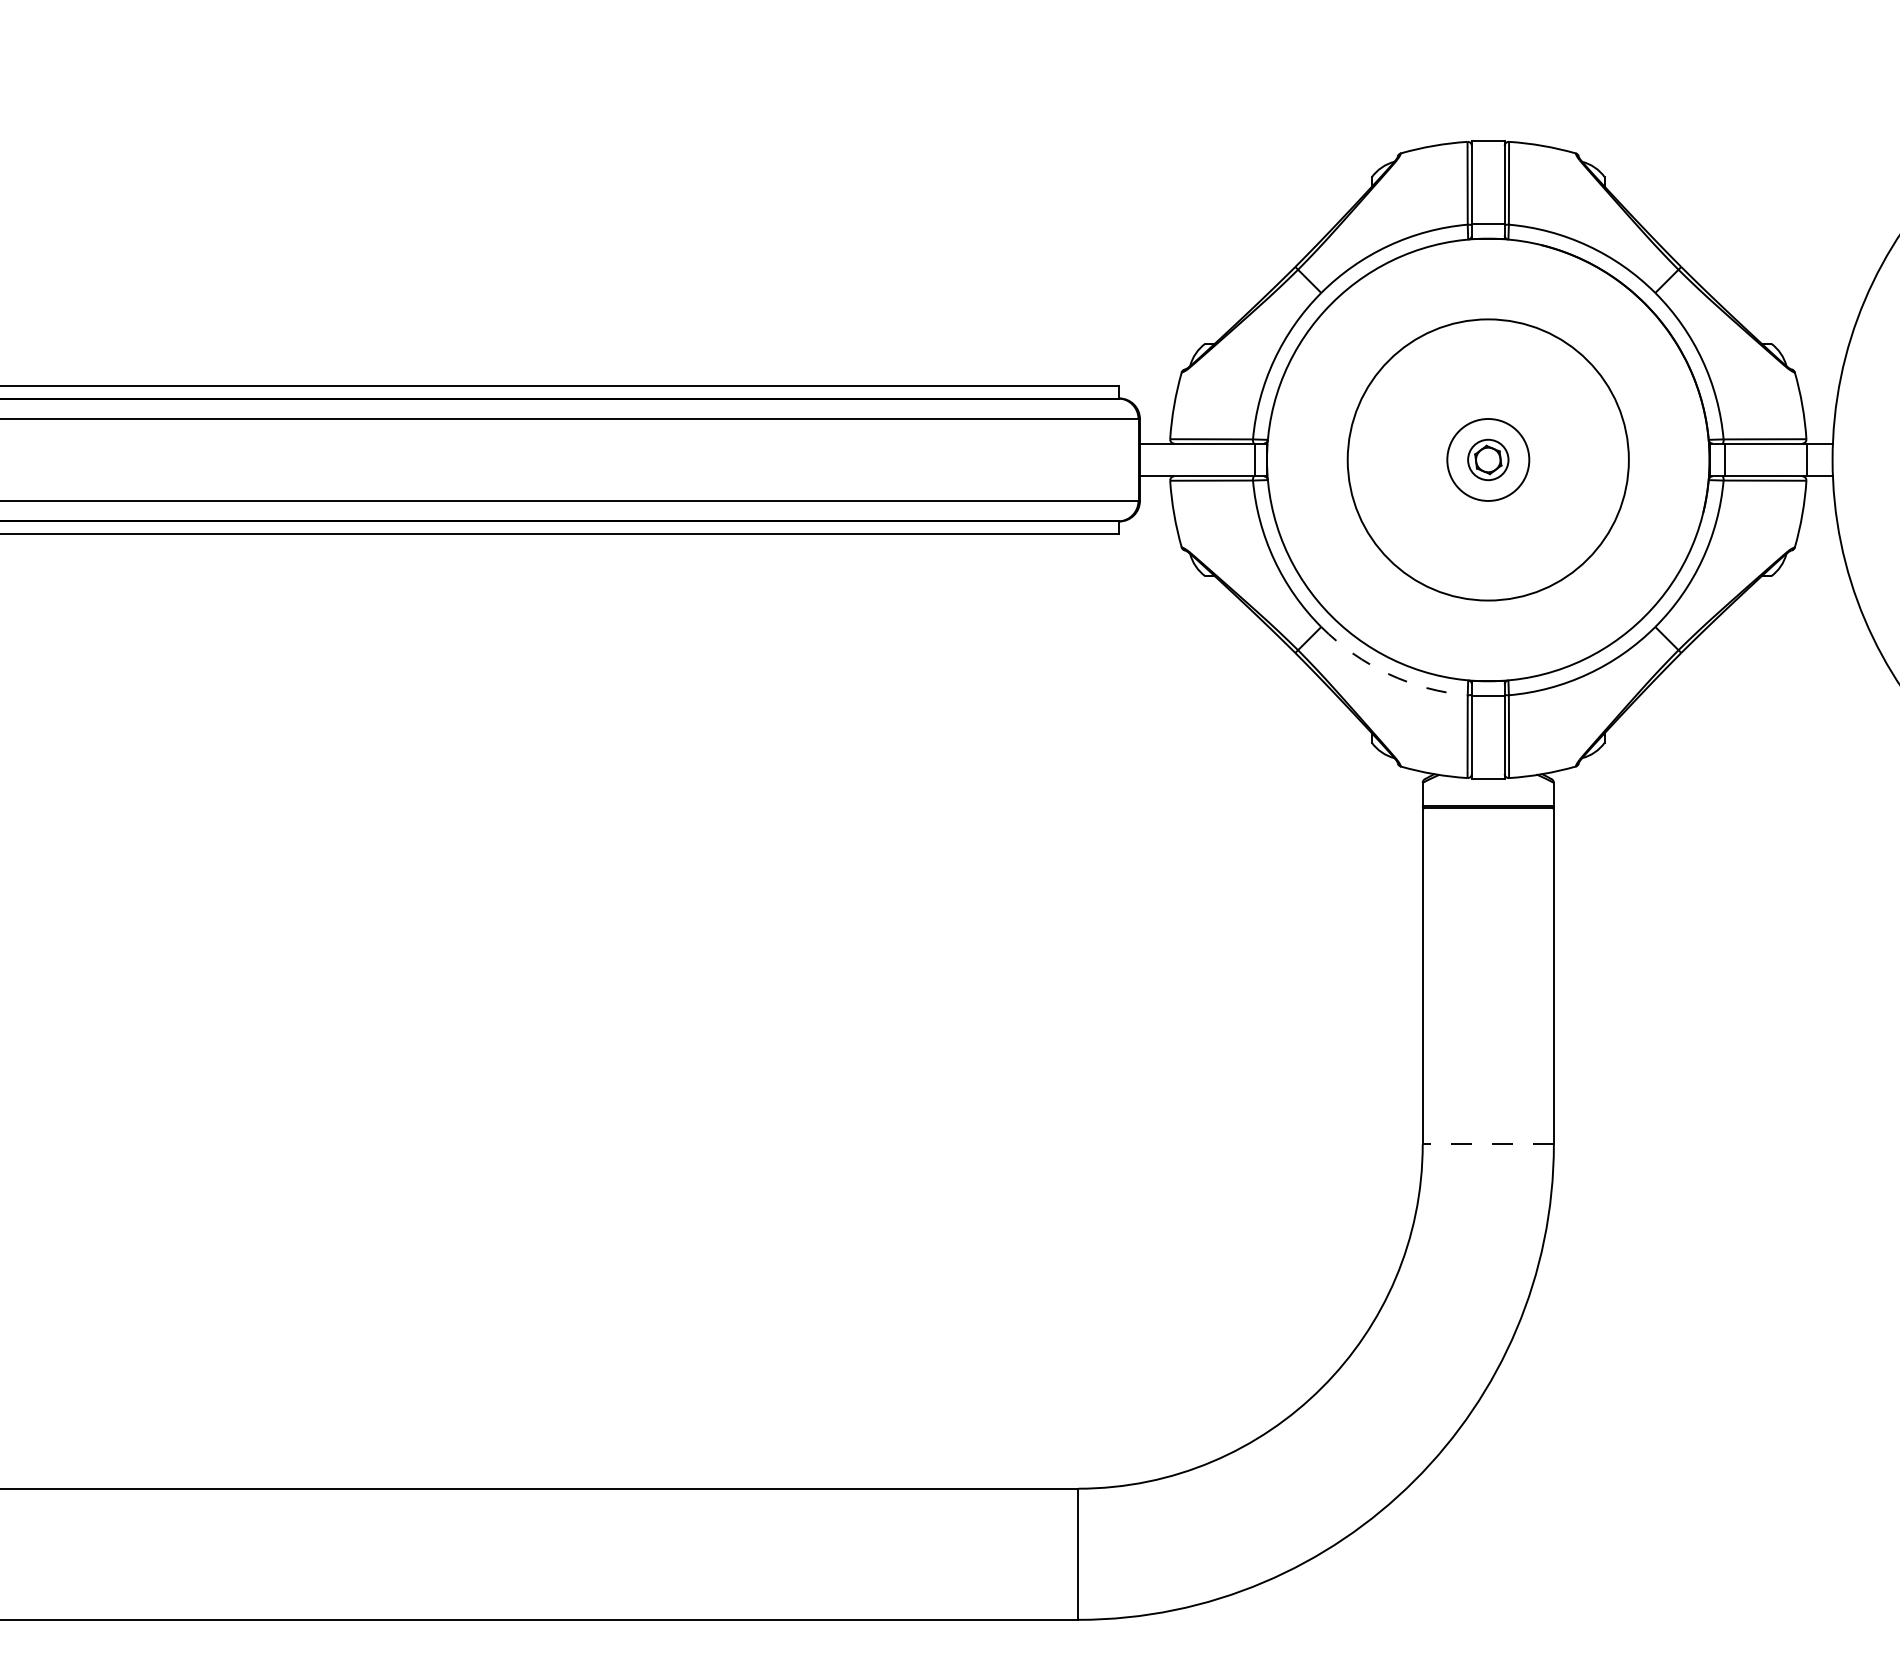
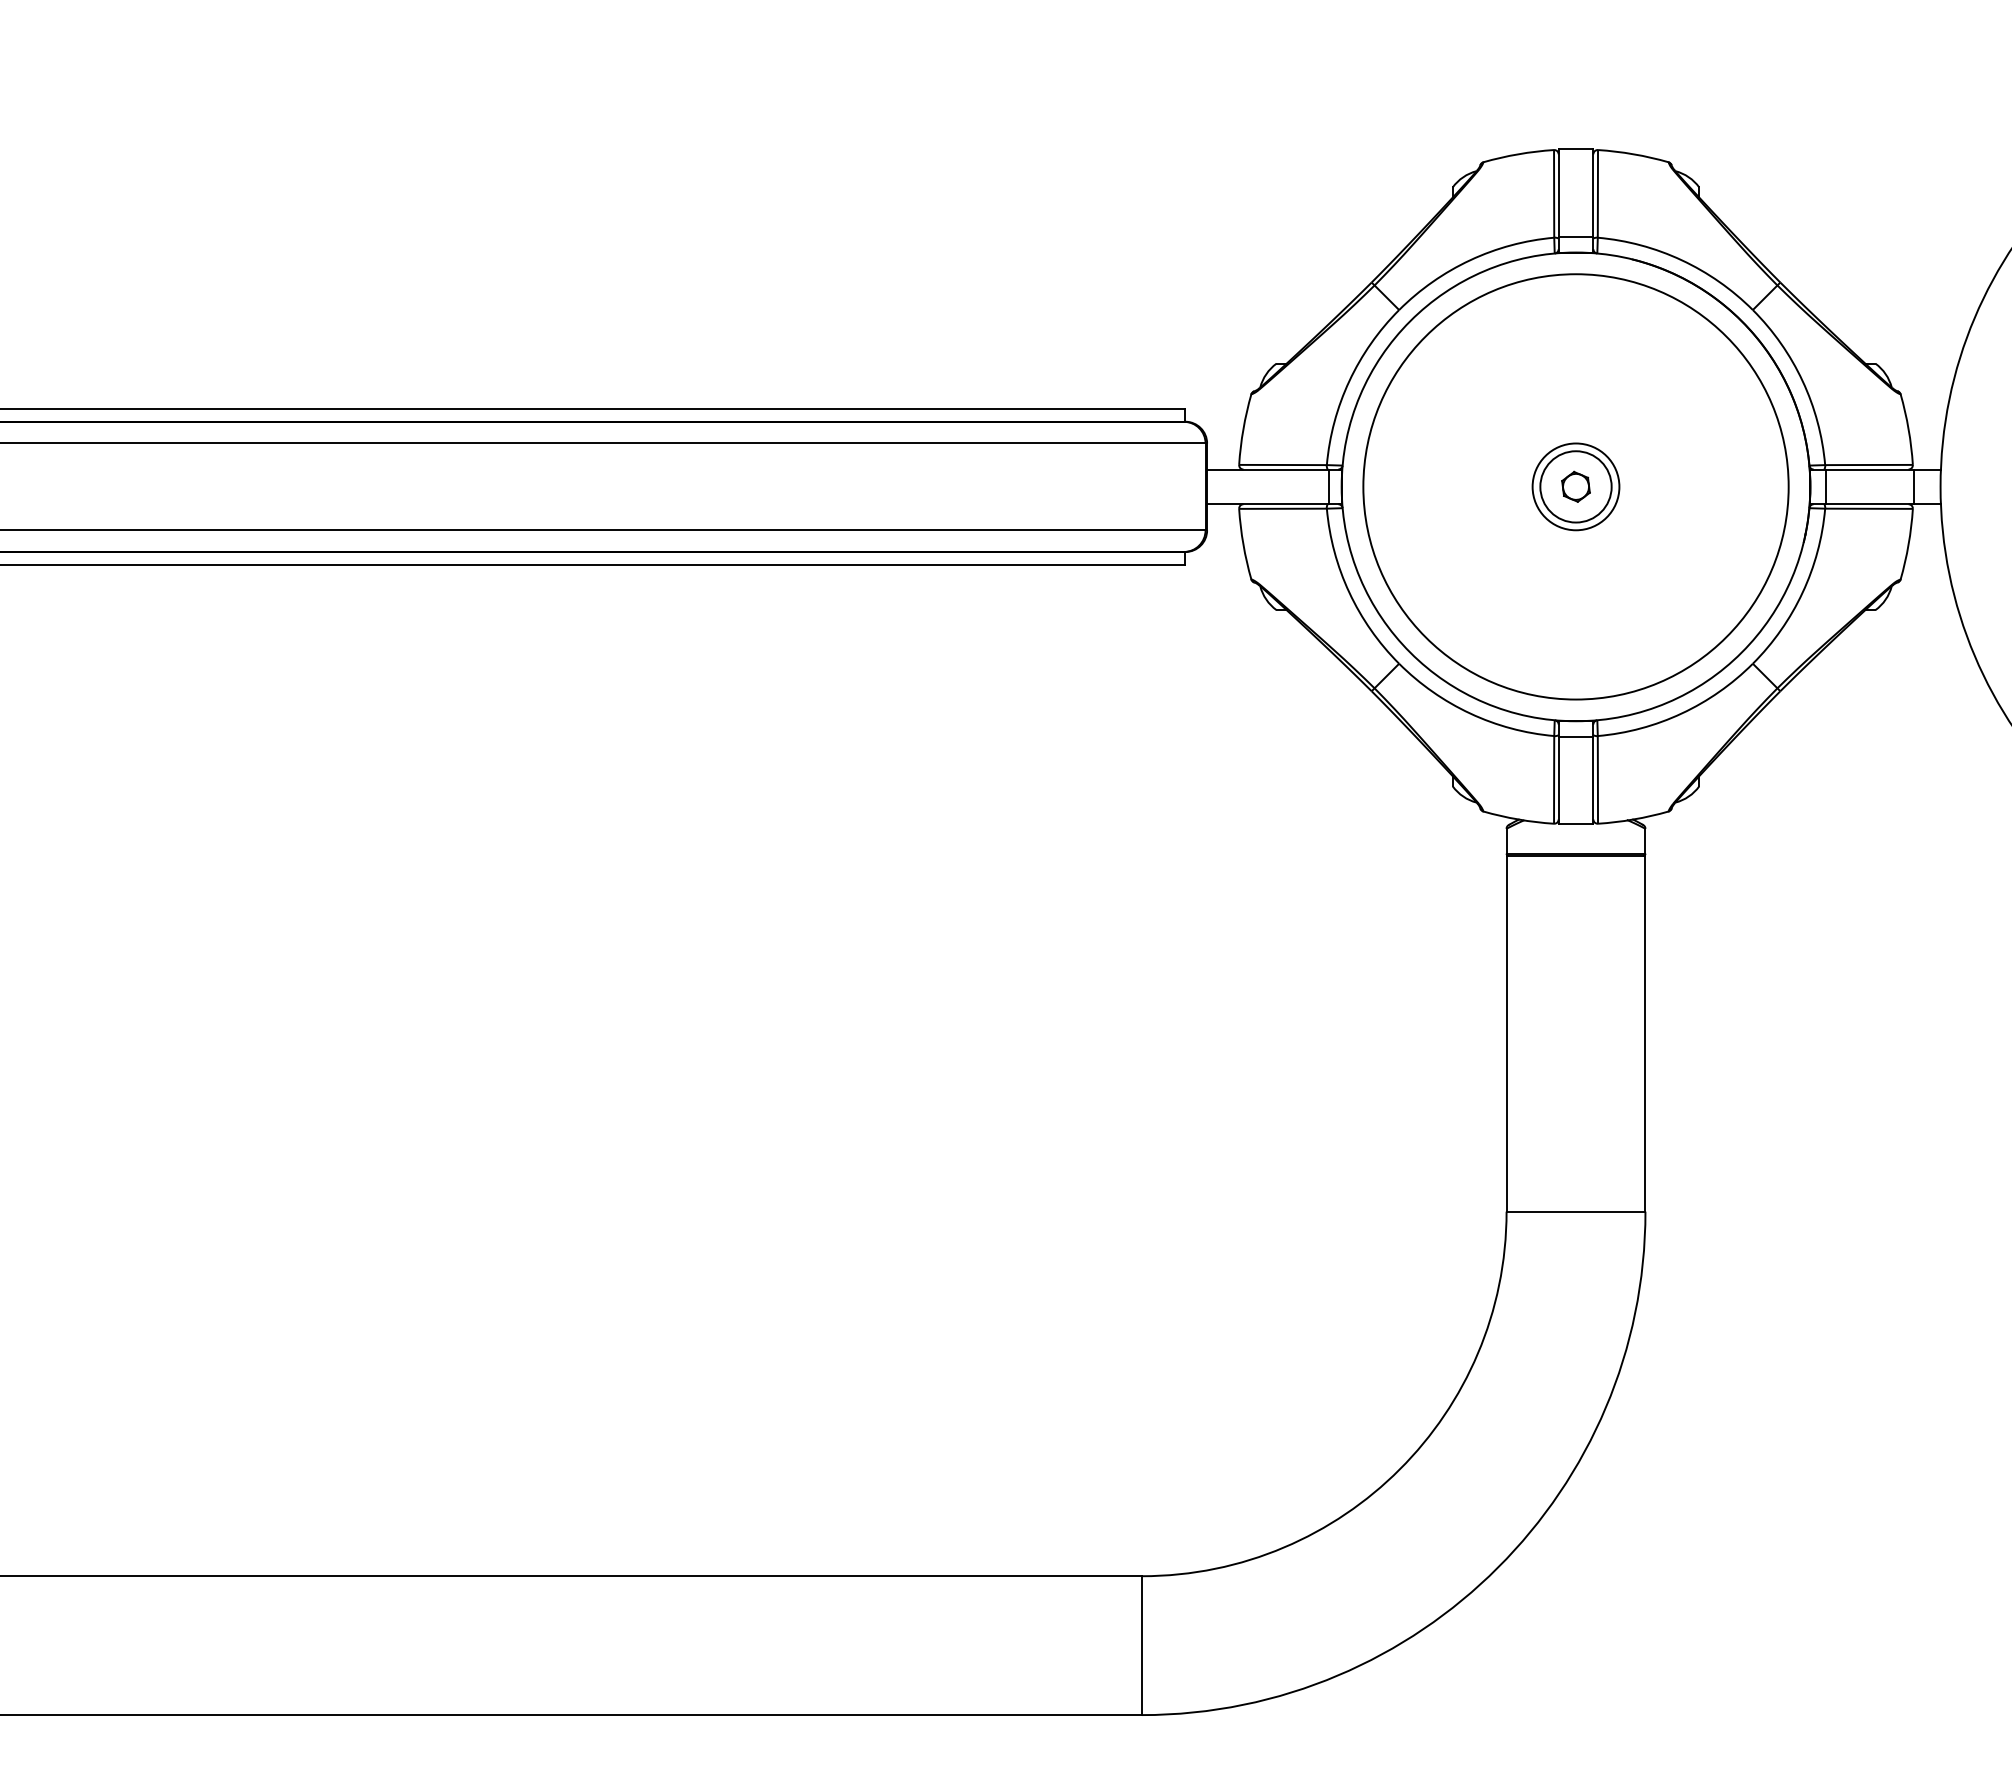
circle: (1487, 459) -> (1575, 486), size x1.67
circle: (1488, 459) -> (1576, 486), size x1.43
arc: (1388, 674) -> (1470, 714), dashed -> solid
line: (1488, 1144) -> (1576, 1211), dashed -> solid

